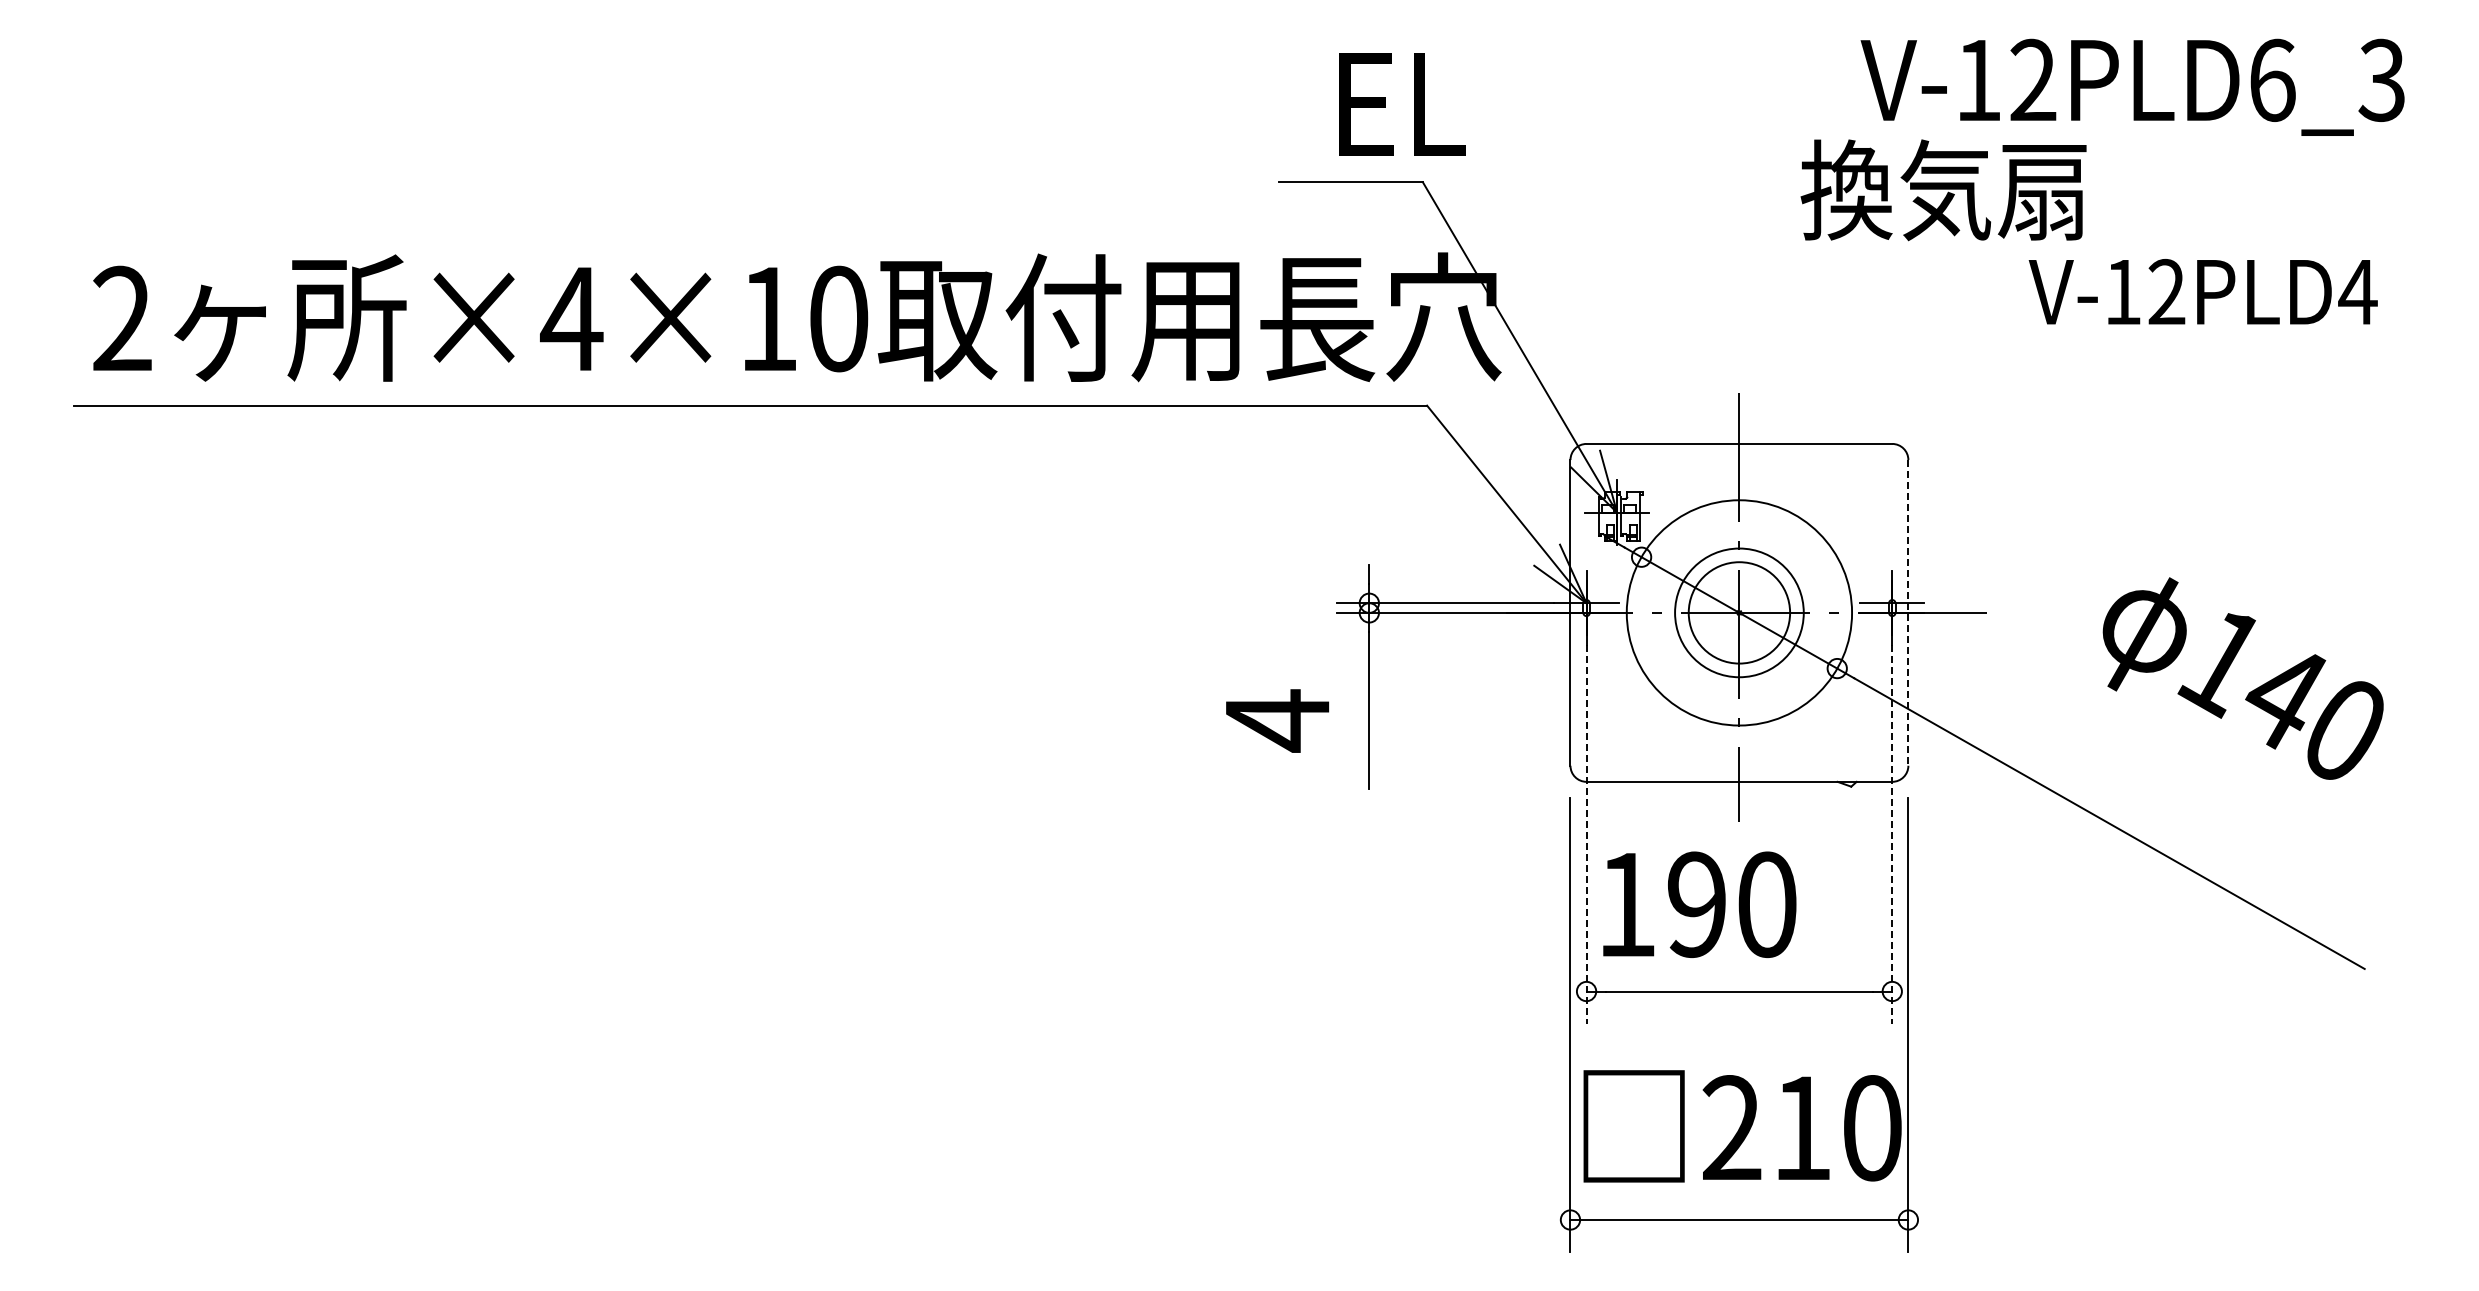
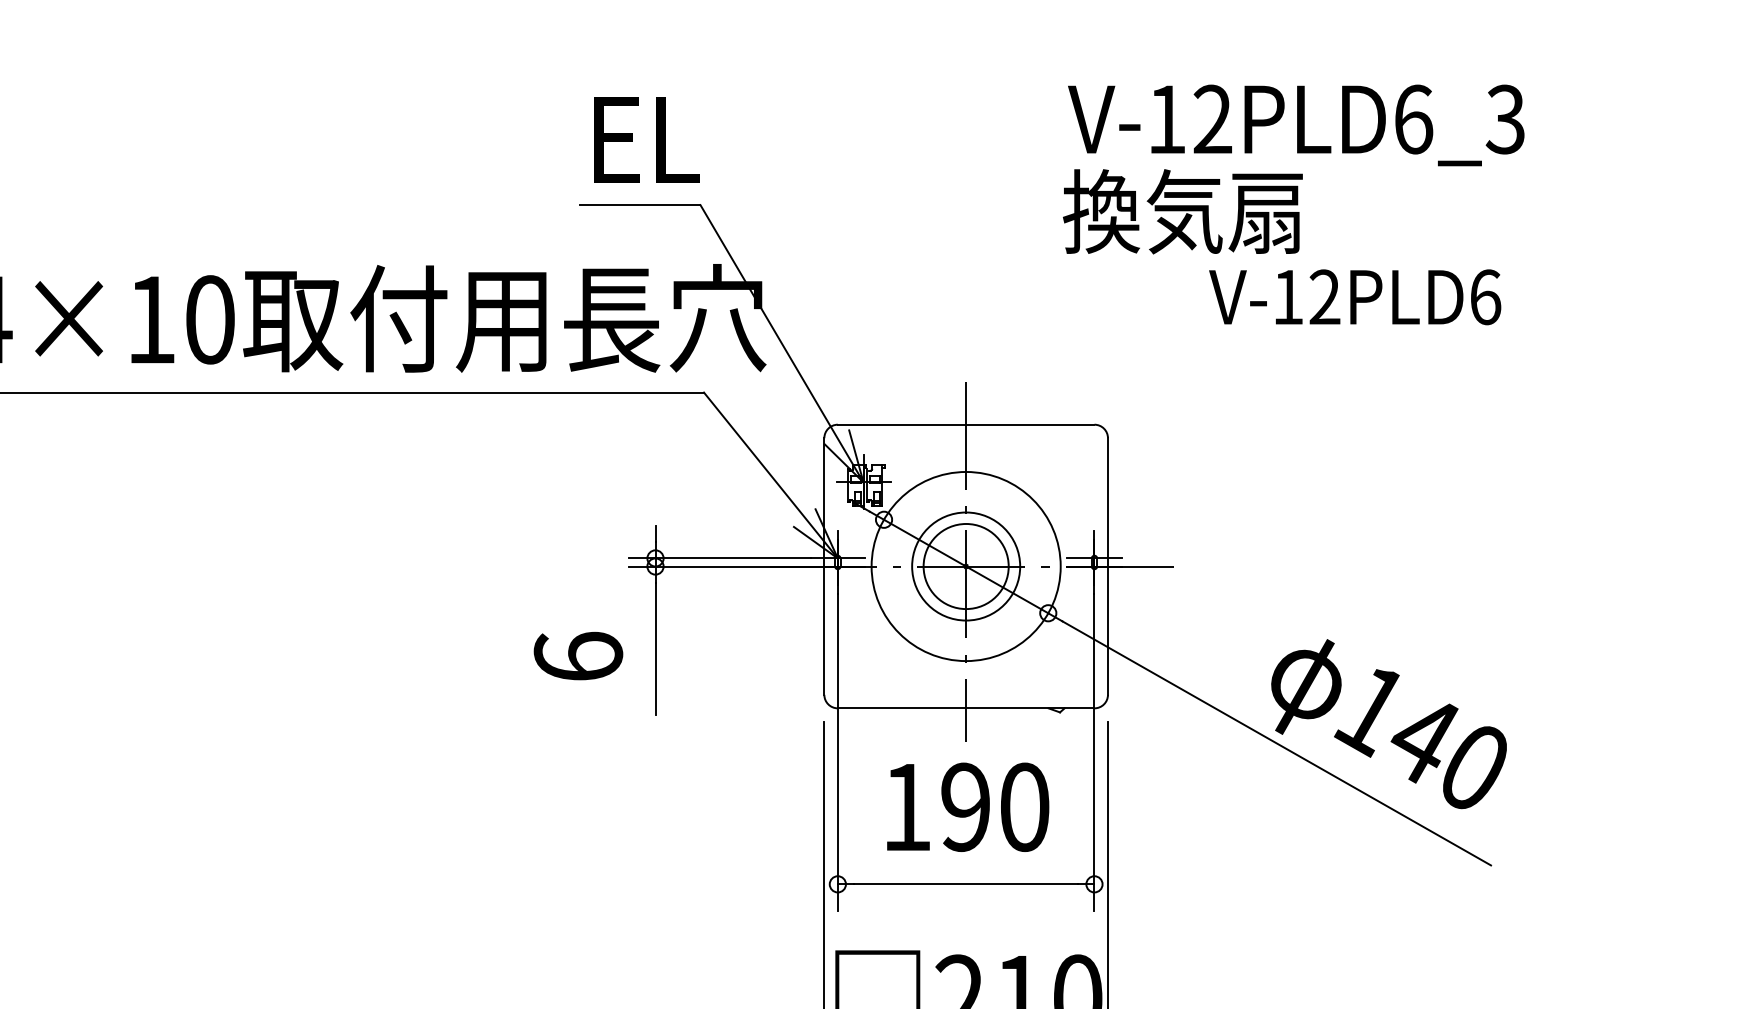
text: (1402, 104) -> (647, 139), moved
text: (1943, 190) -> (1182, 211), moved
text: (2357, 291) -> (1484, 296), V-12PLD4 -> V-12PLD6
line: (1908, 612) -> (1108, 566), dashed -> solid
text: (2242, 678) -> (1388, 724), moved
text: (1277, 720) -> (578, 656), 4 -> 6
line: (1586, 834) -> (837, 752), dashed -> solid
line: (1892, 834) -> (1094, 752), dashed -> solid
text: (1699, 904) -> (967, 807), moved

